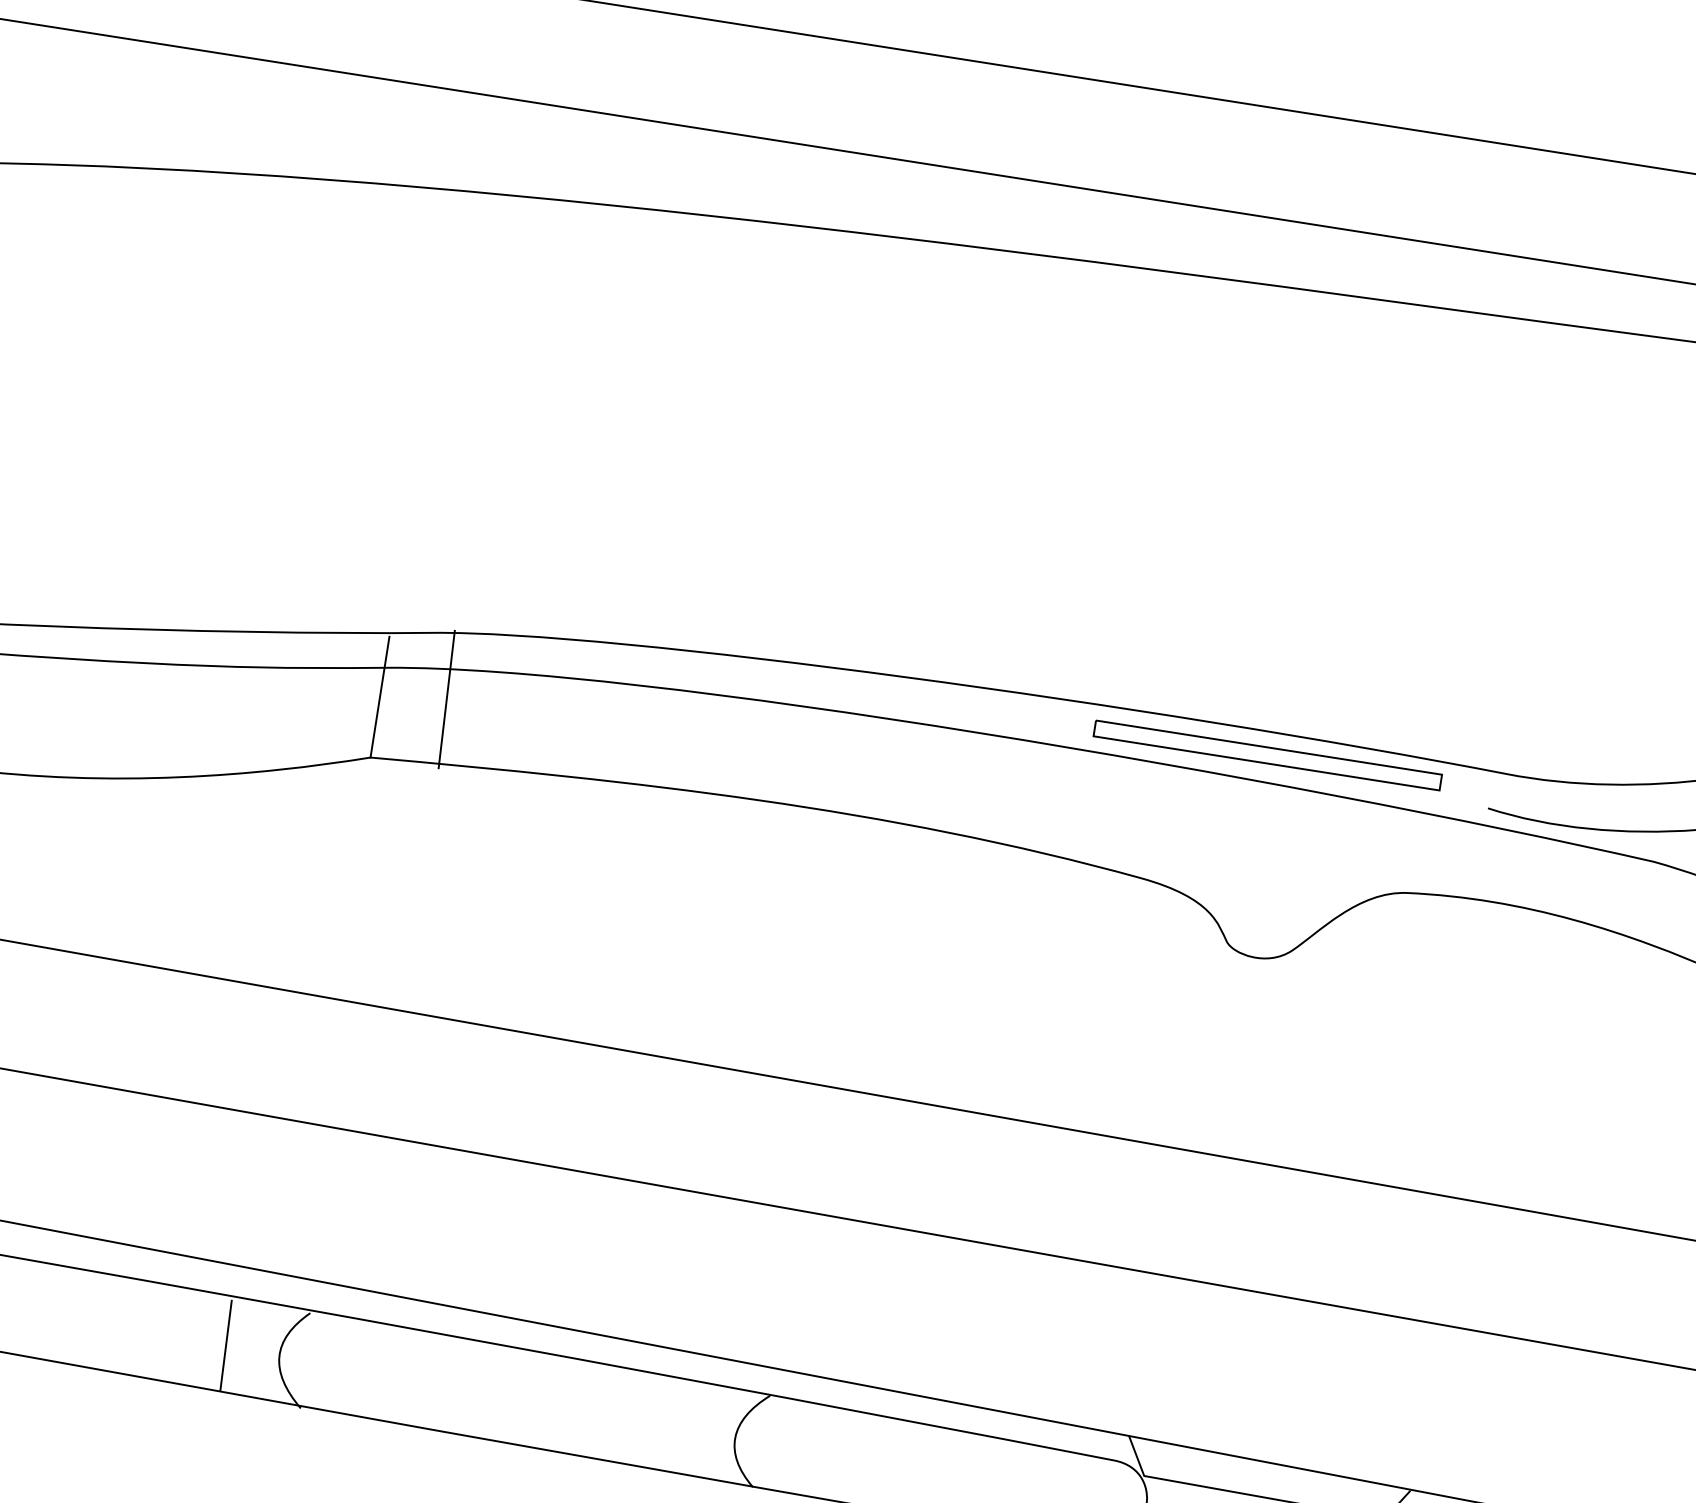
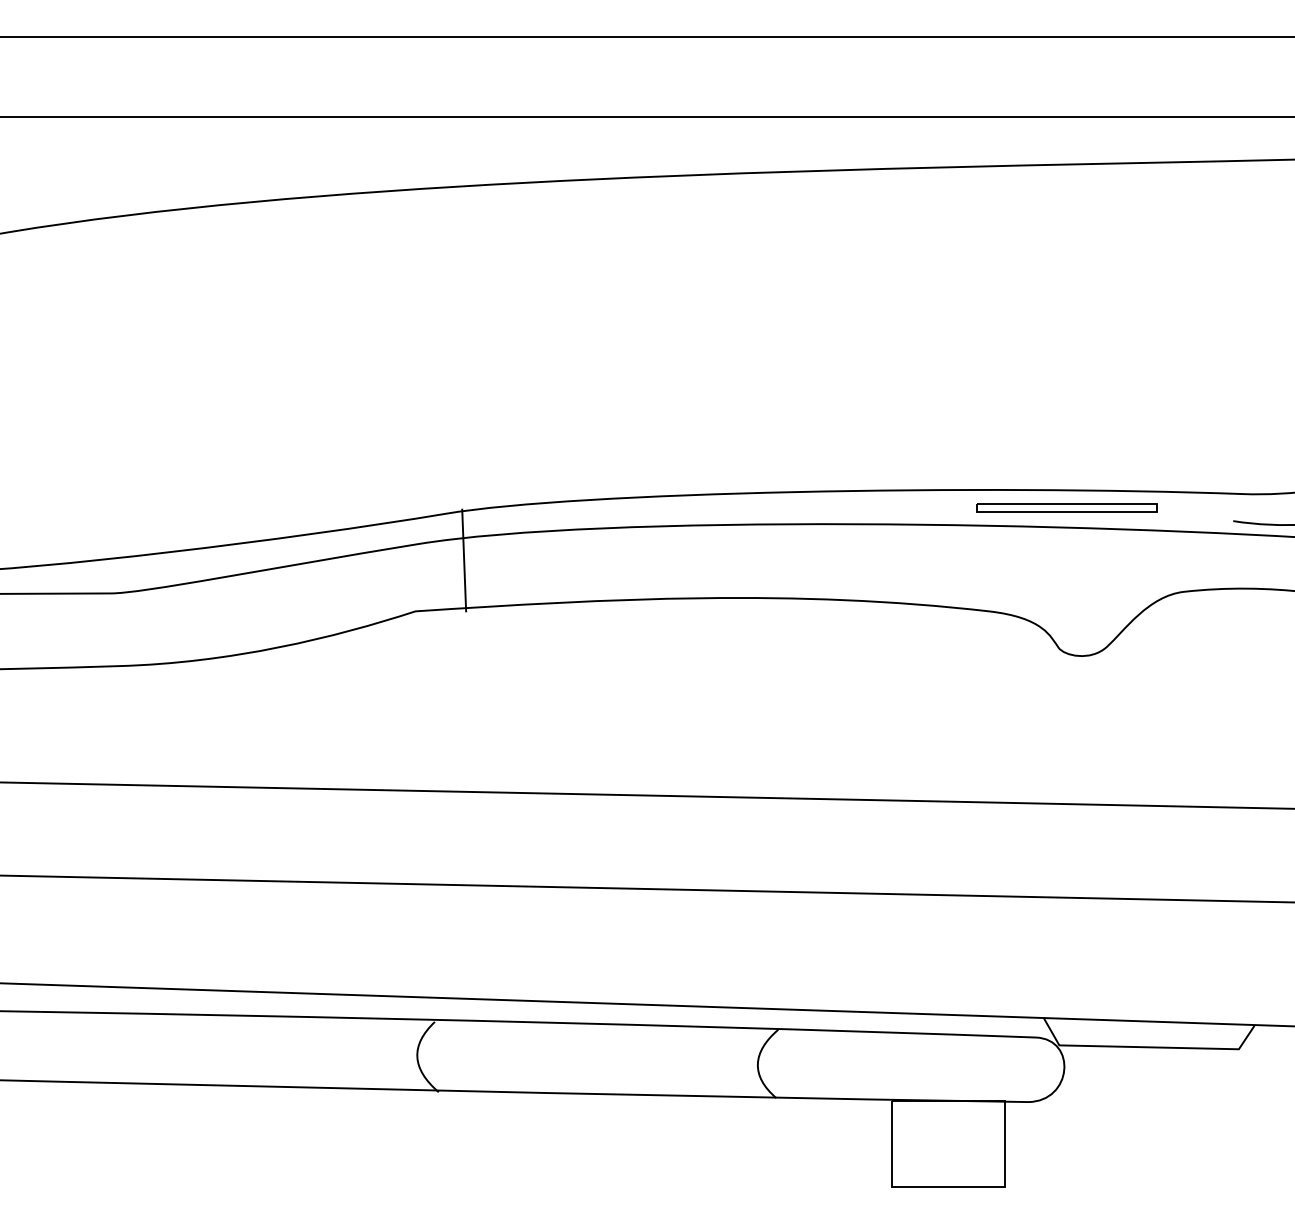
line: (380, 697) -> (415, 566), removed
part: (1266, 754) -> (1066, 507), size x0.7
line: (226, 1344) -> (377, 1054), removed

